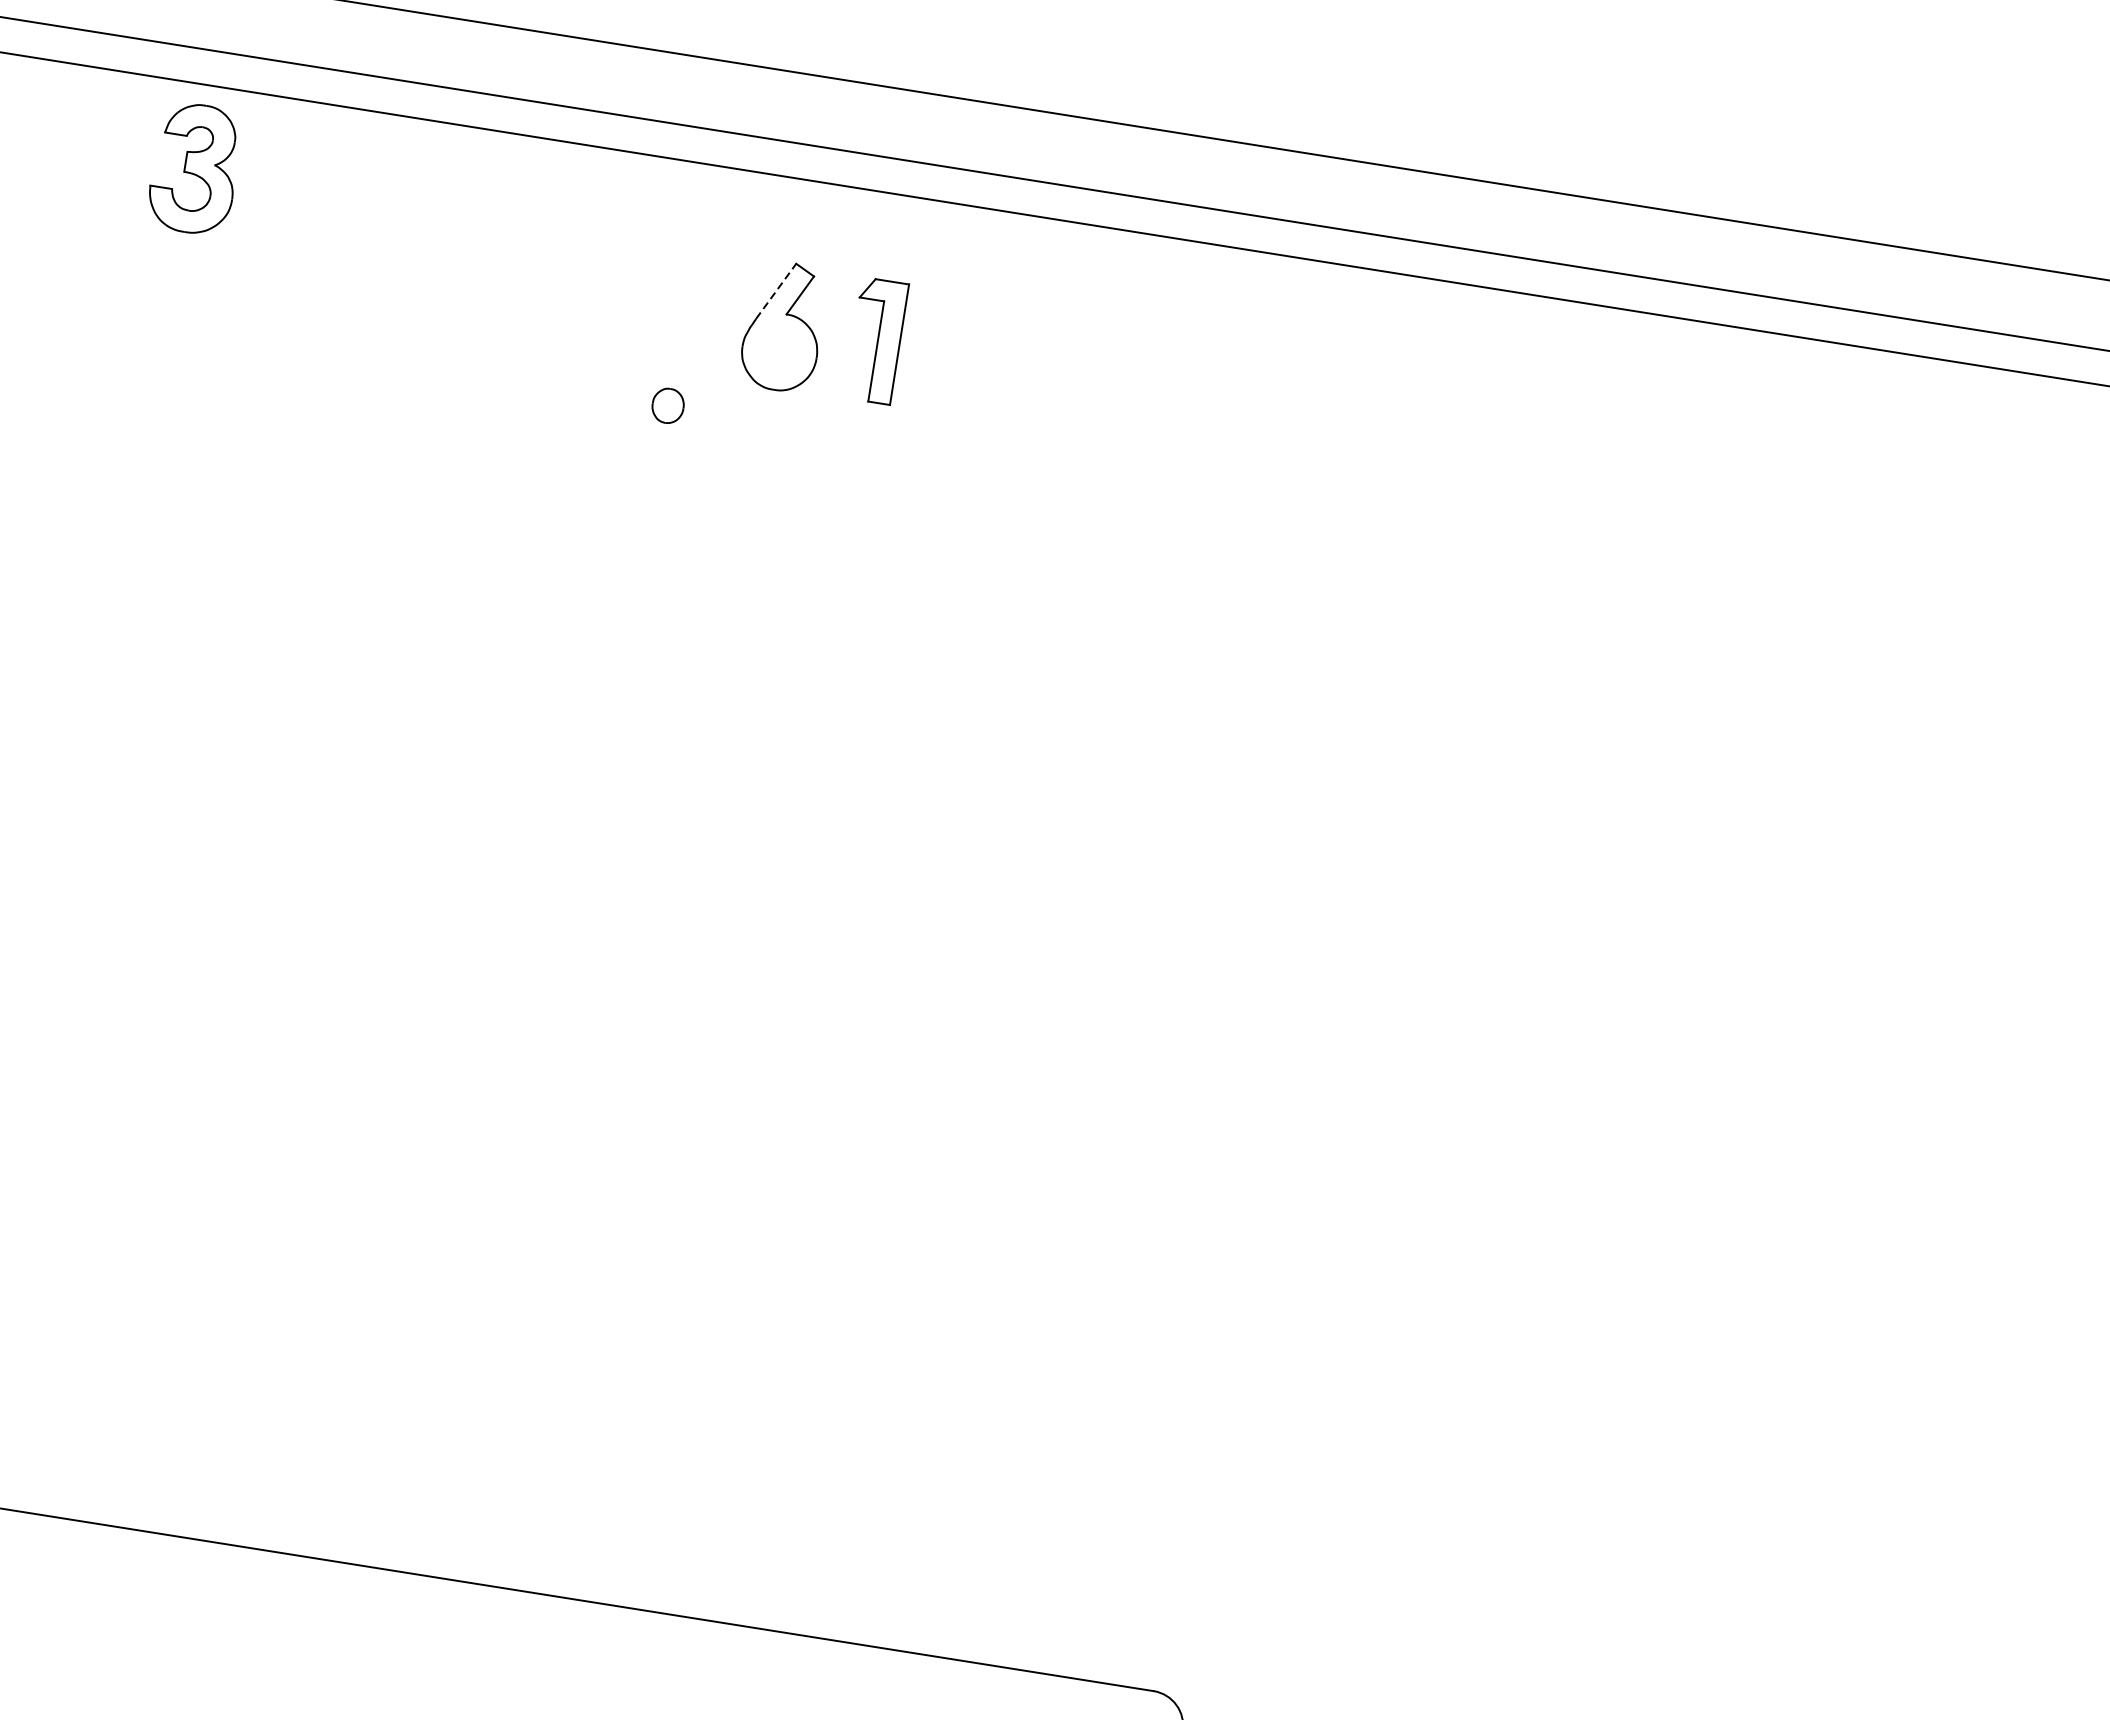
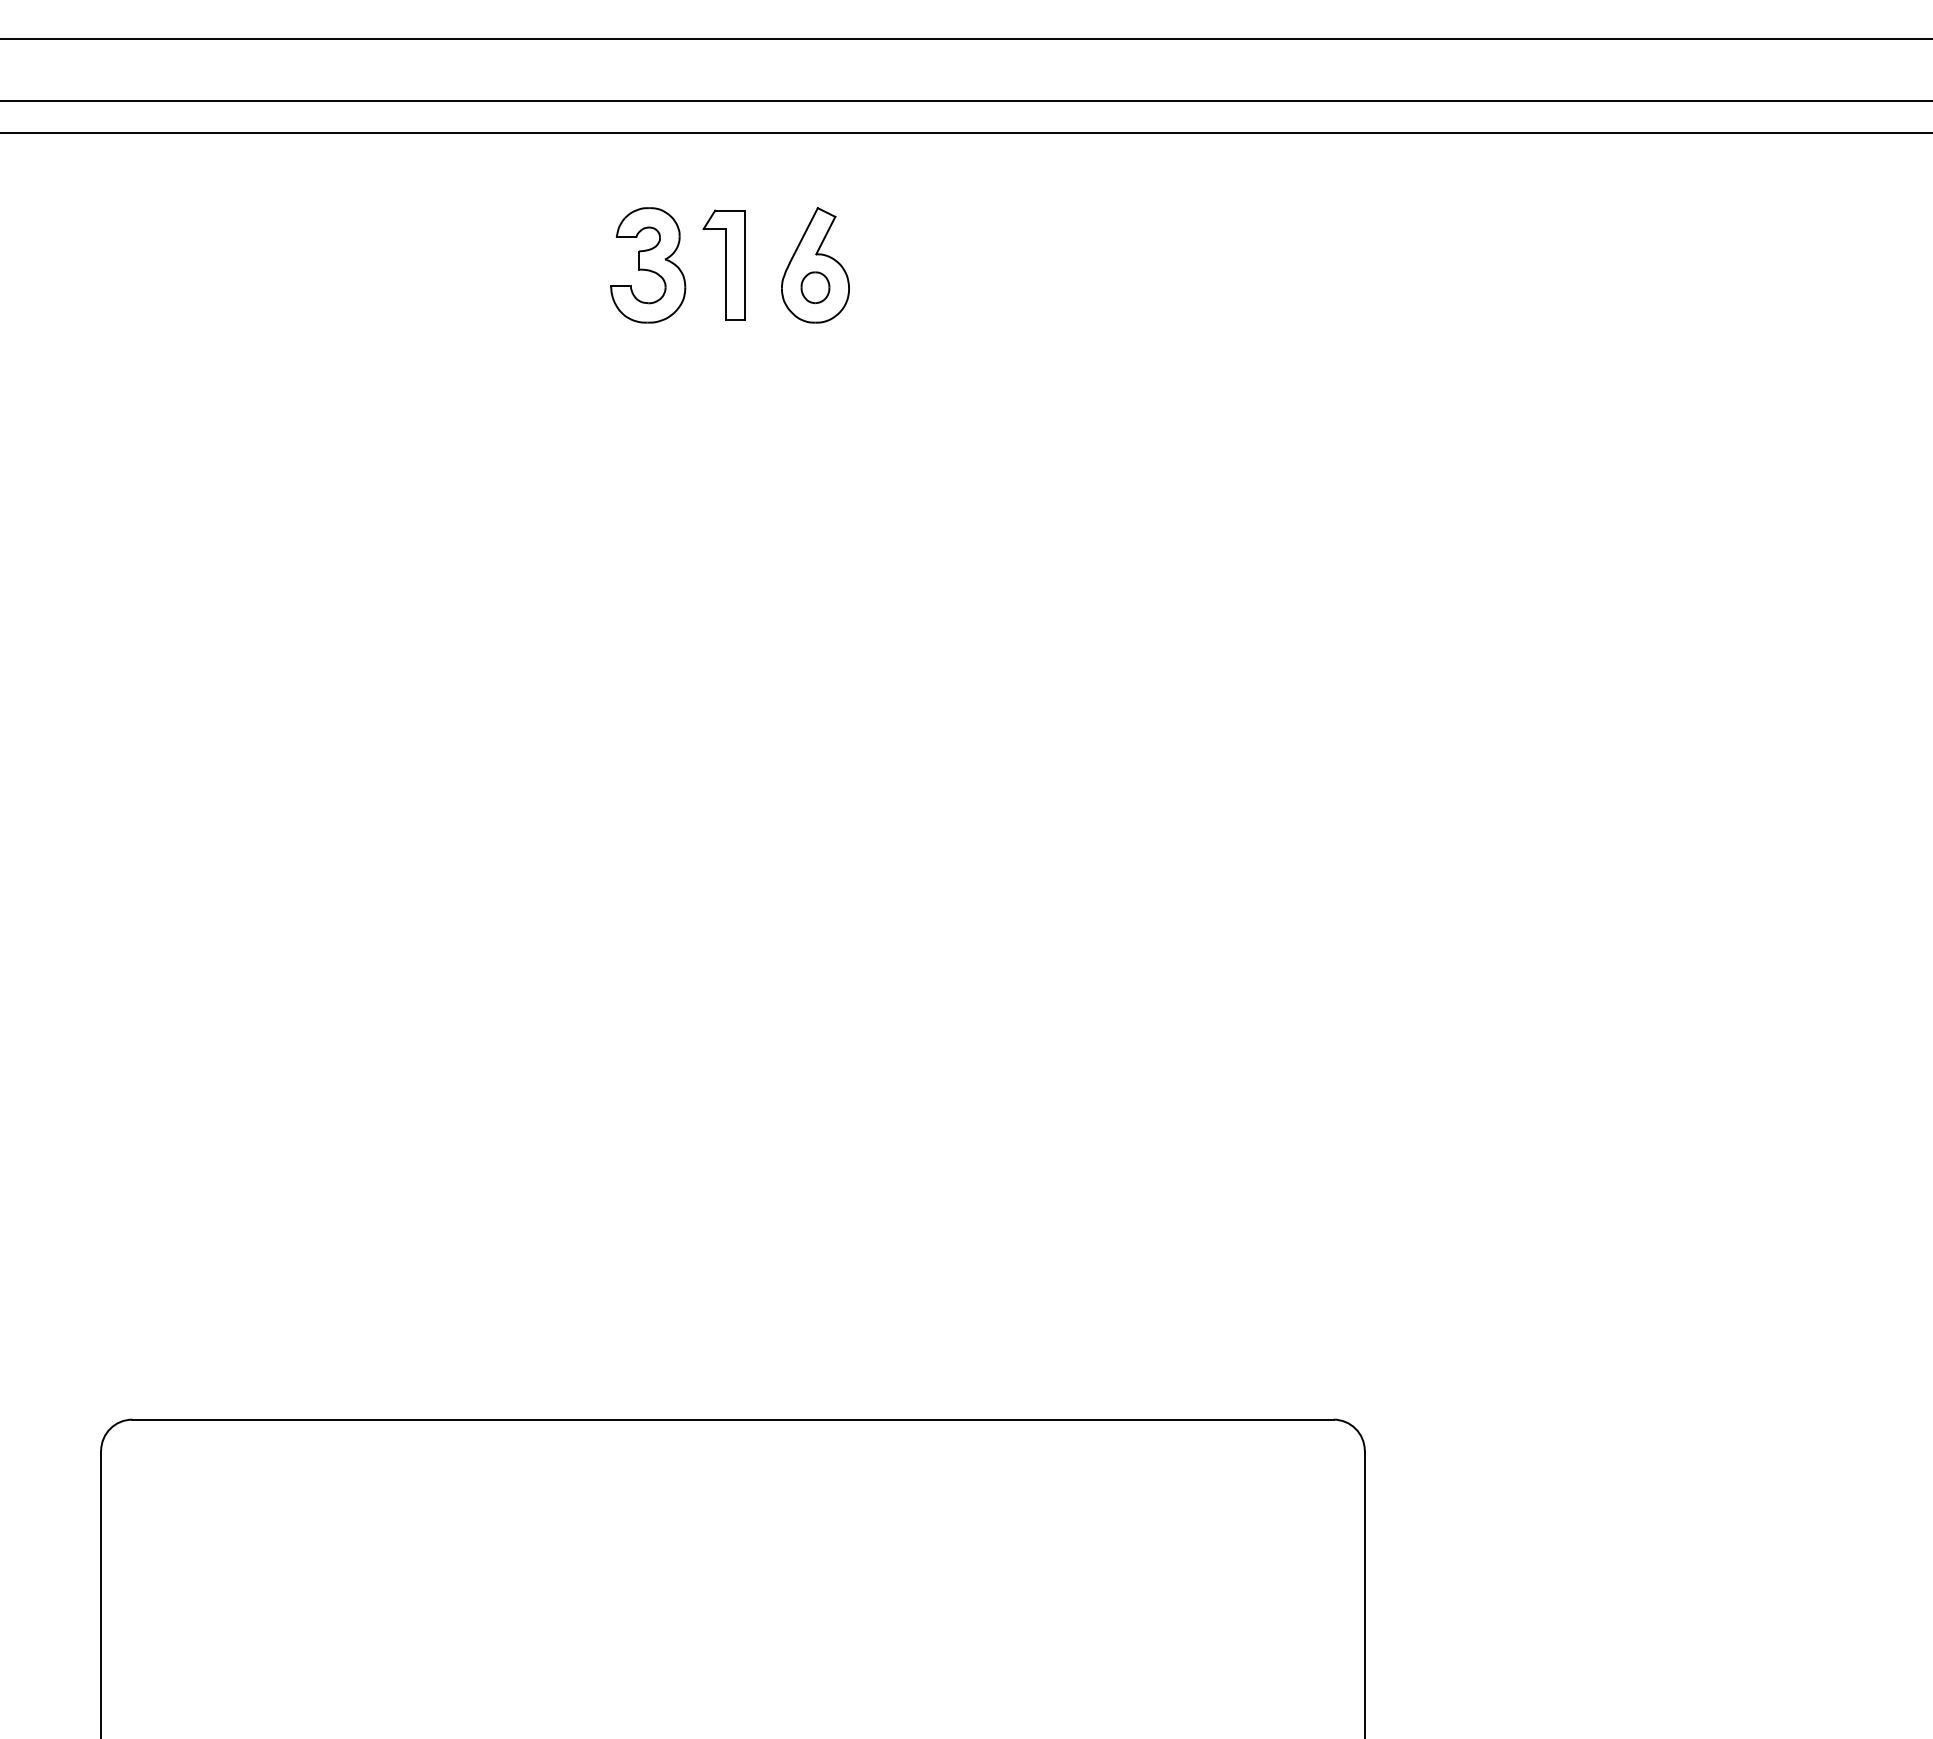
part: (195, 169) -> (648, 265), moved
line: (776, 290) -> (804, 234), dashed -> solid
part: (875, 340) -> (723, 264), moved
part: (668, 405) -> (815, 287), moved

